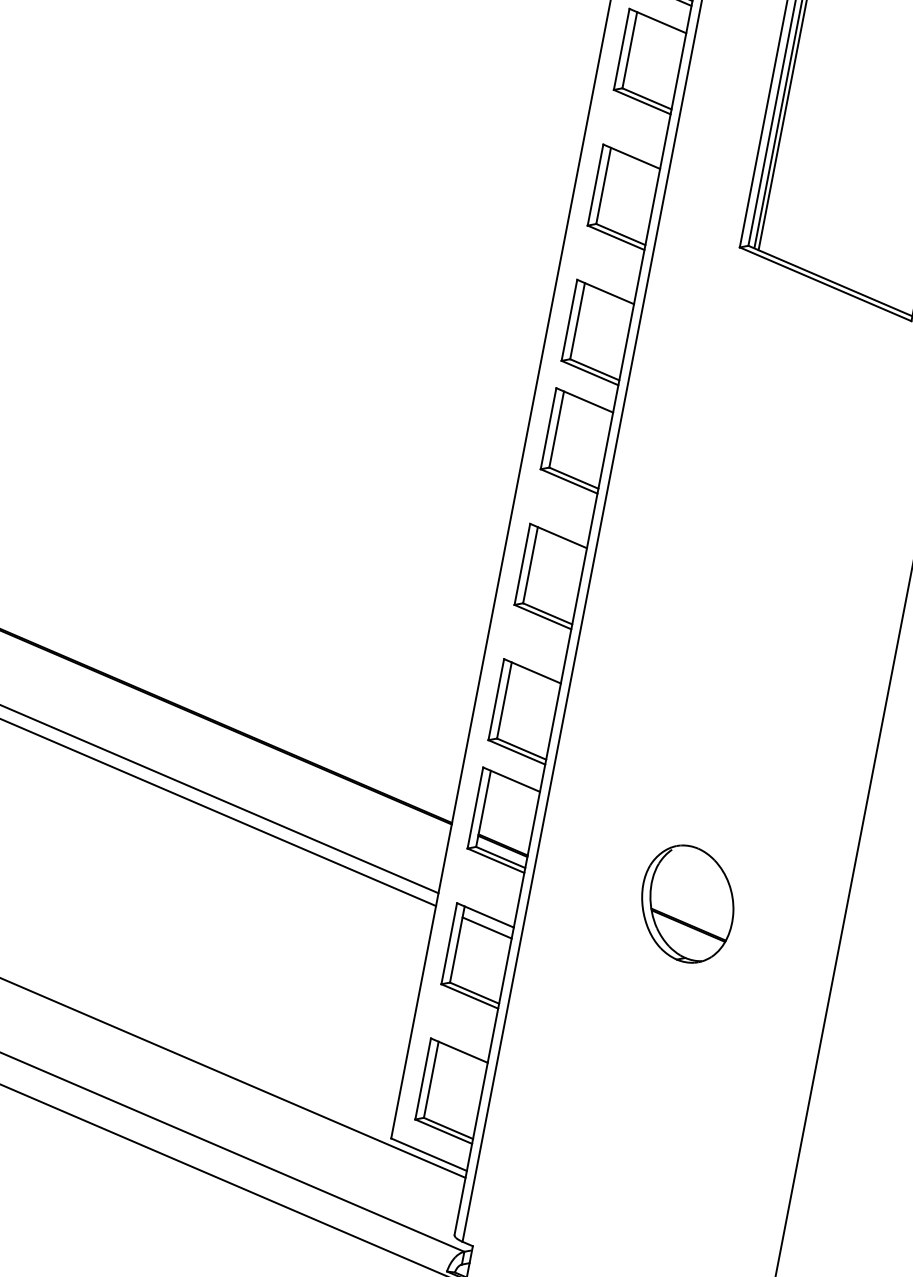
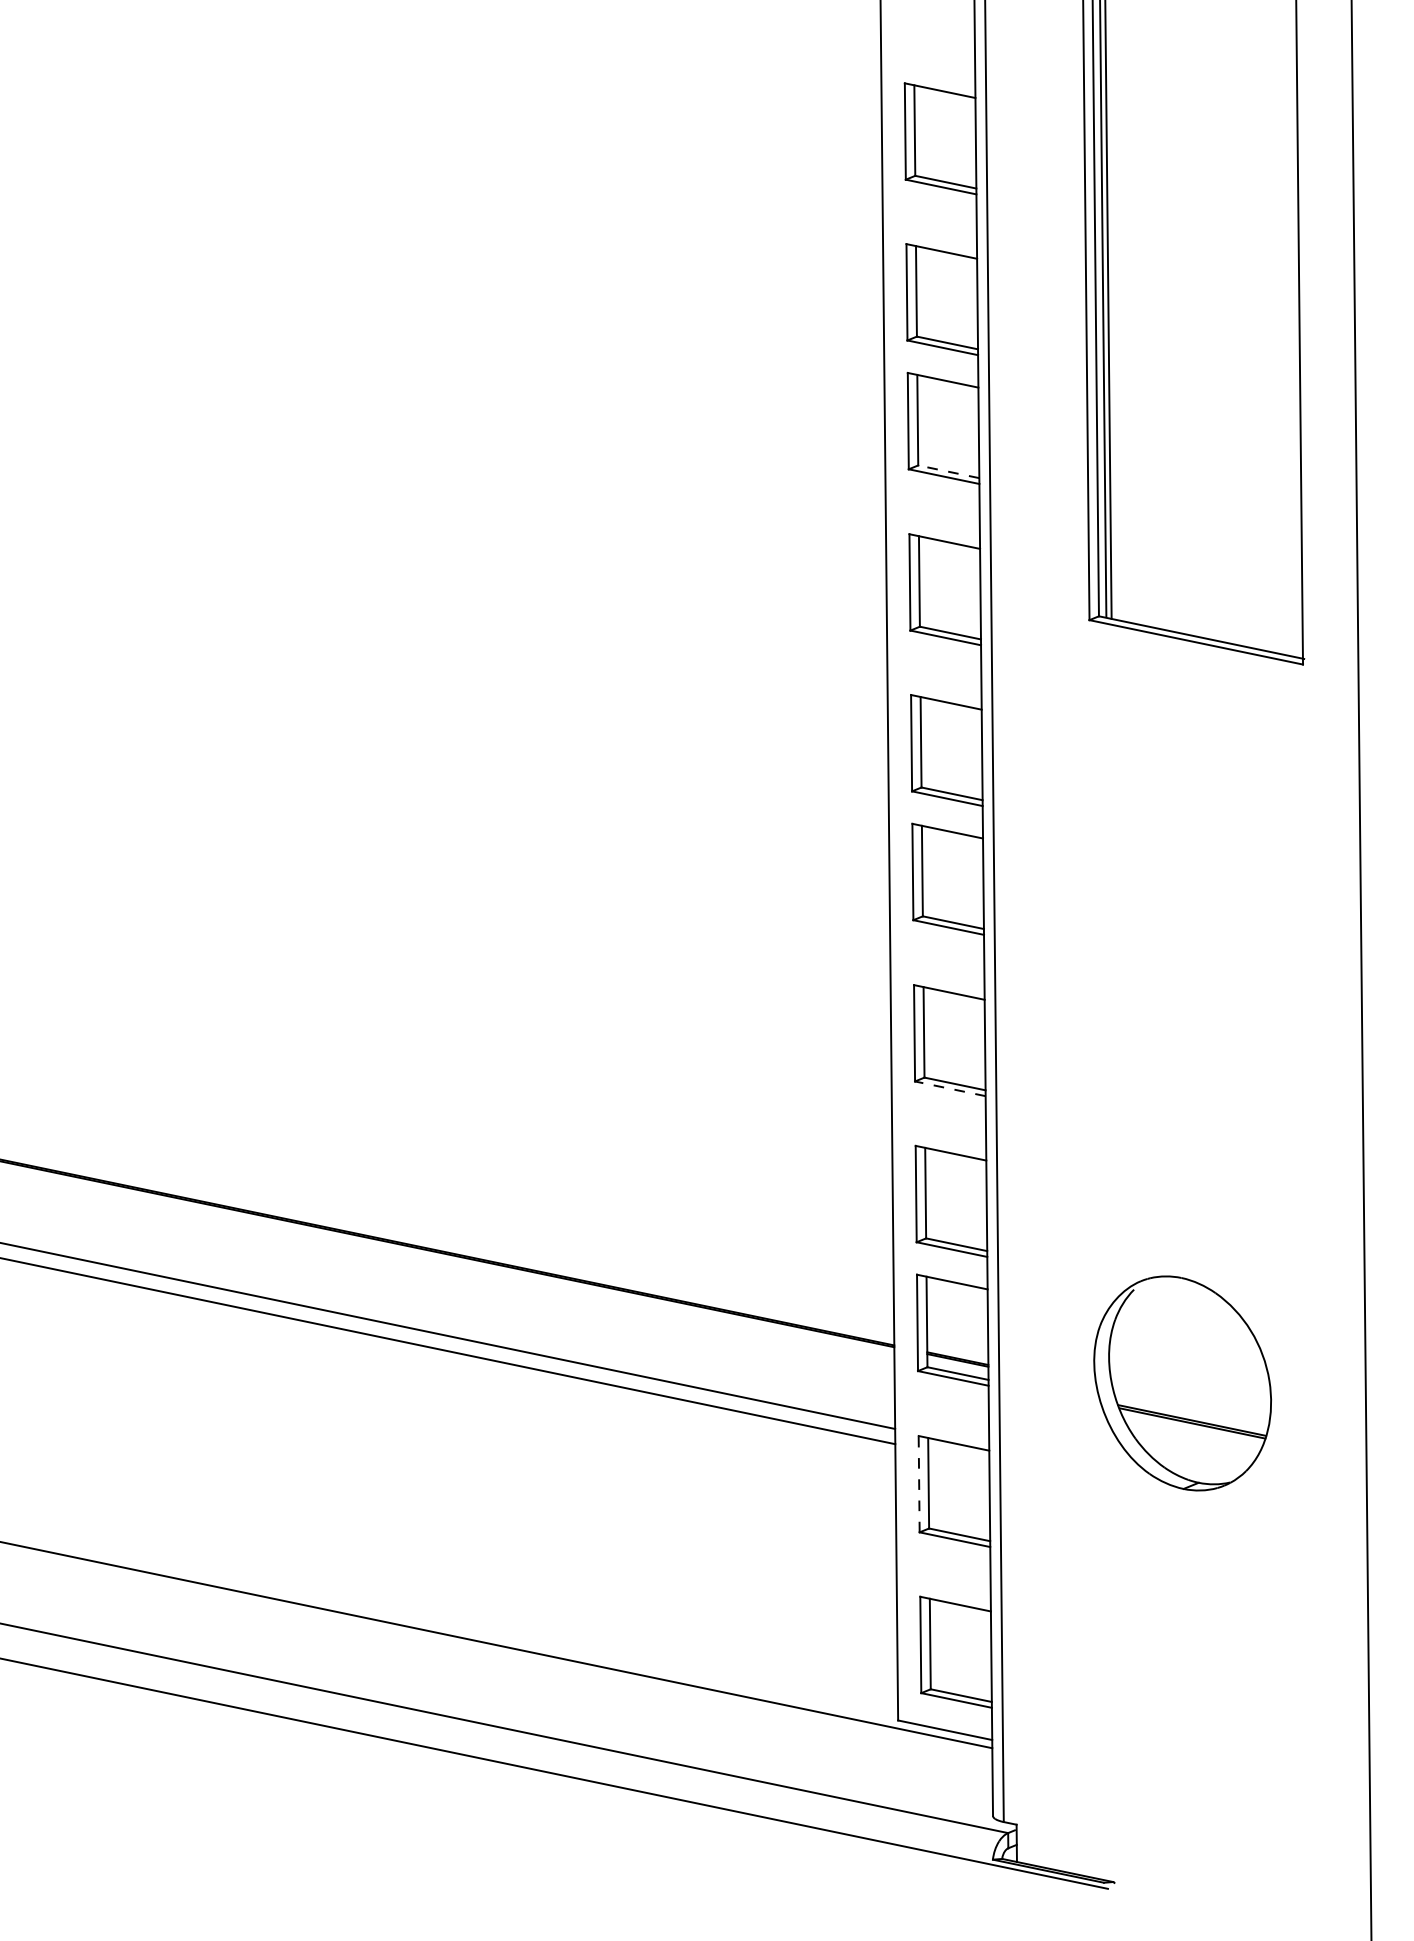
line: (646, 98) -> (948, 471), solid -> dashed
line: (542, 616) -> (949, 1088), solid -> dashed
part: (687, 904) -> (1182, 1383), size x1.6
line: (486, 928) -> (958, 1457), removed
line: (449, 943) -> (919, 1483), solid -> dashed

